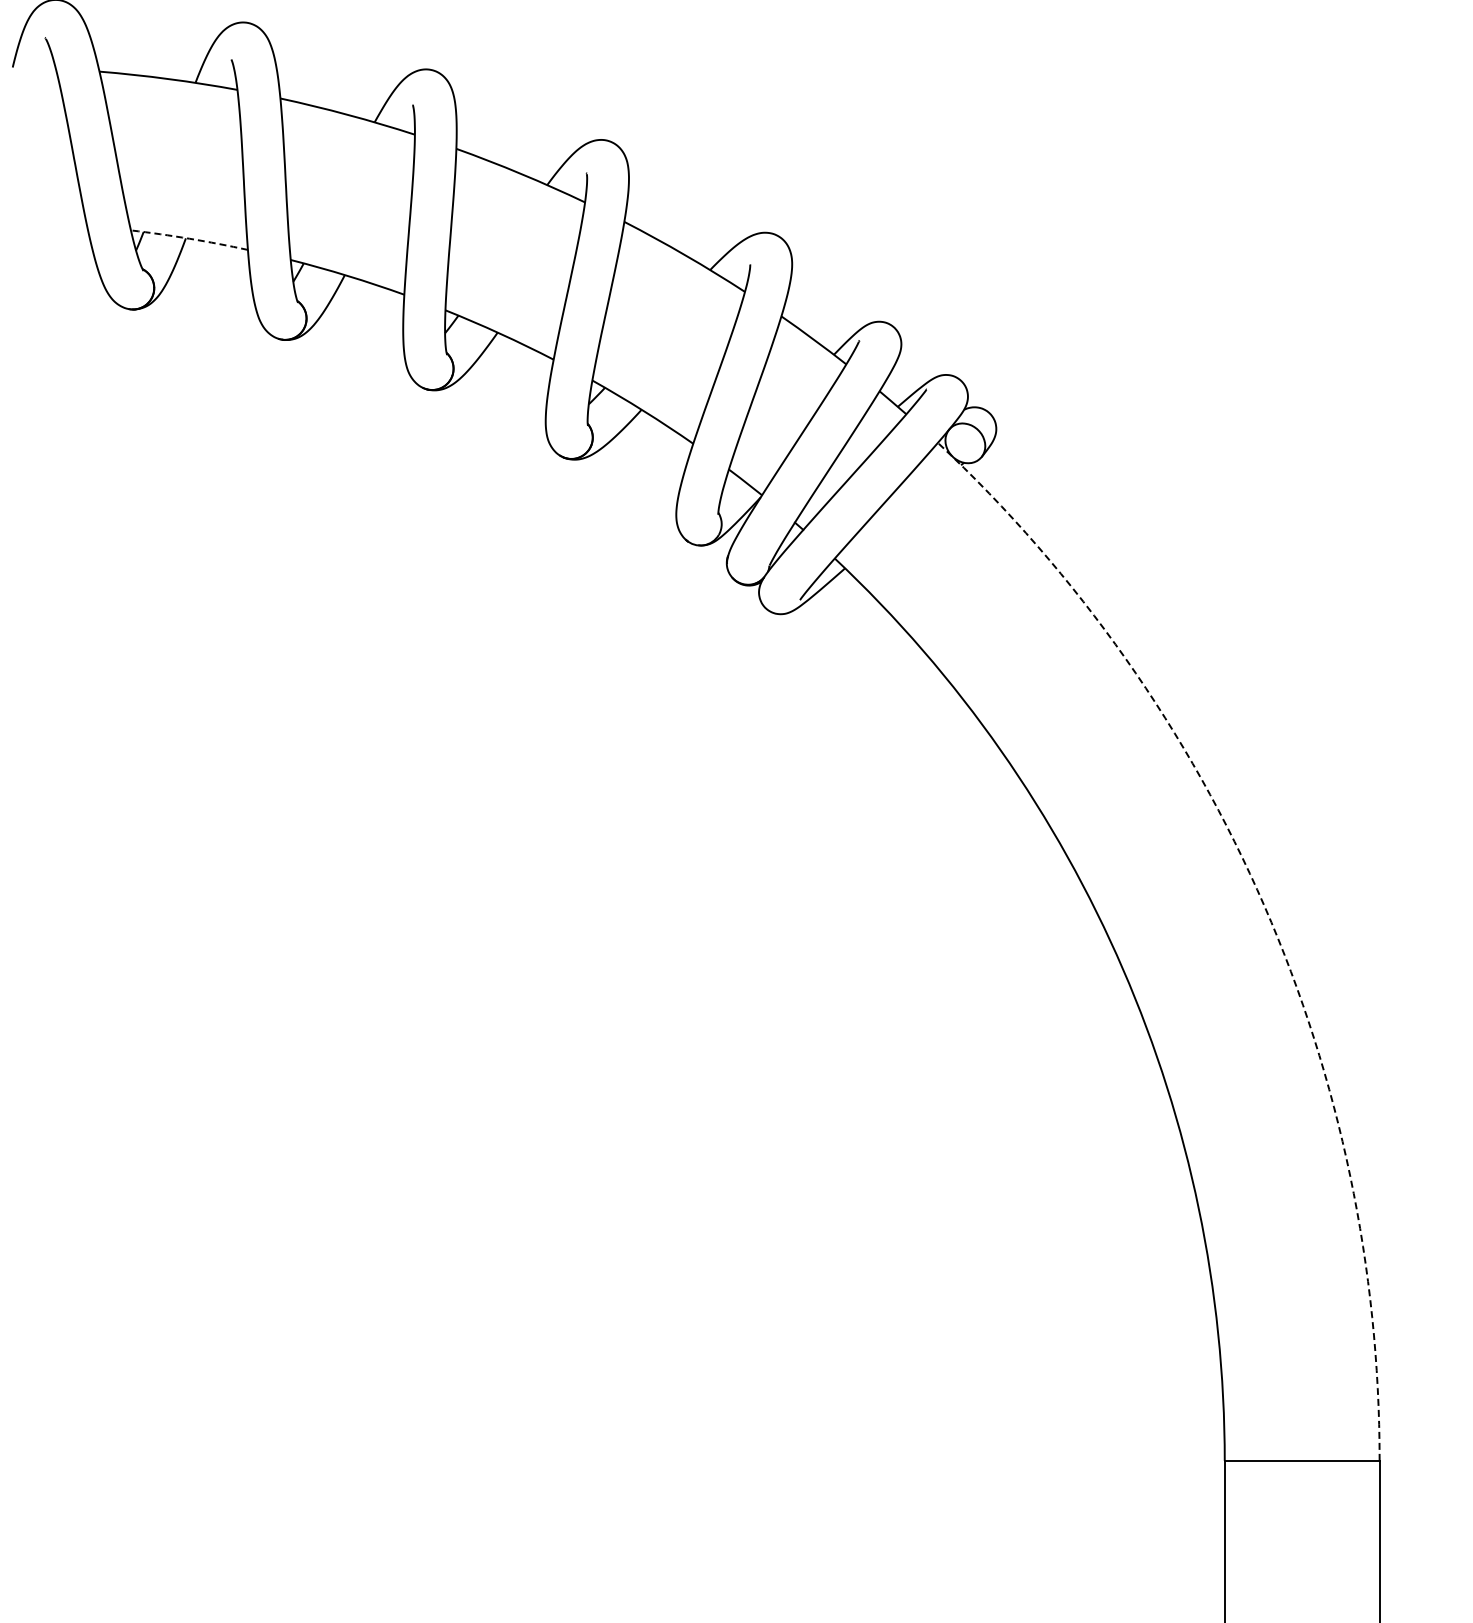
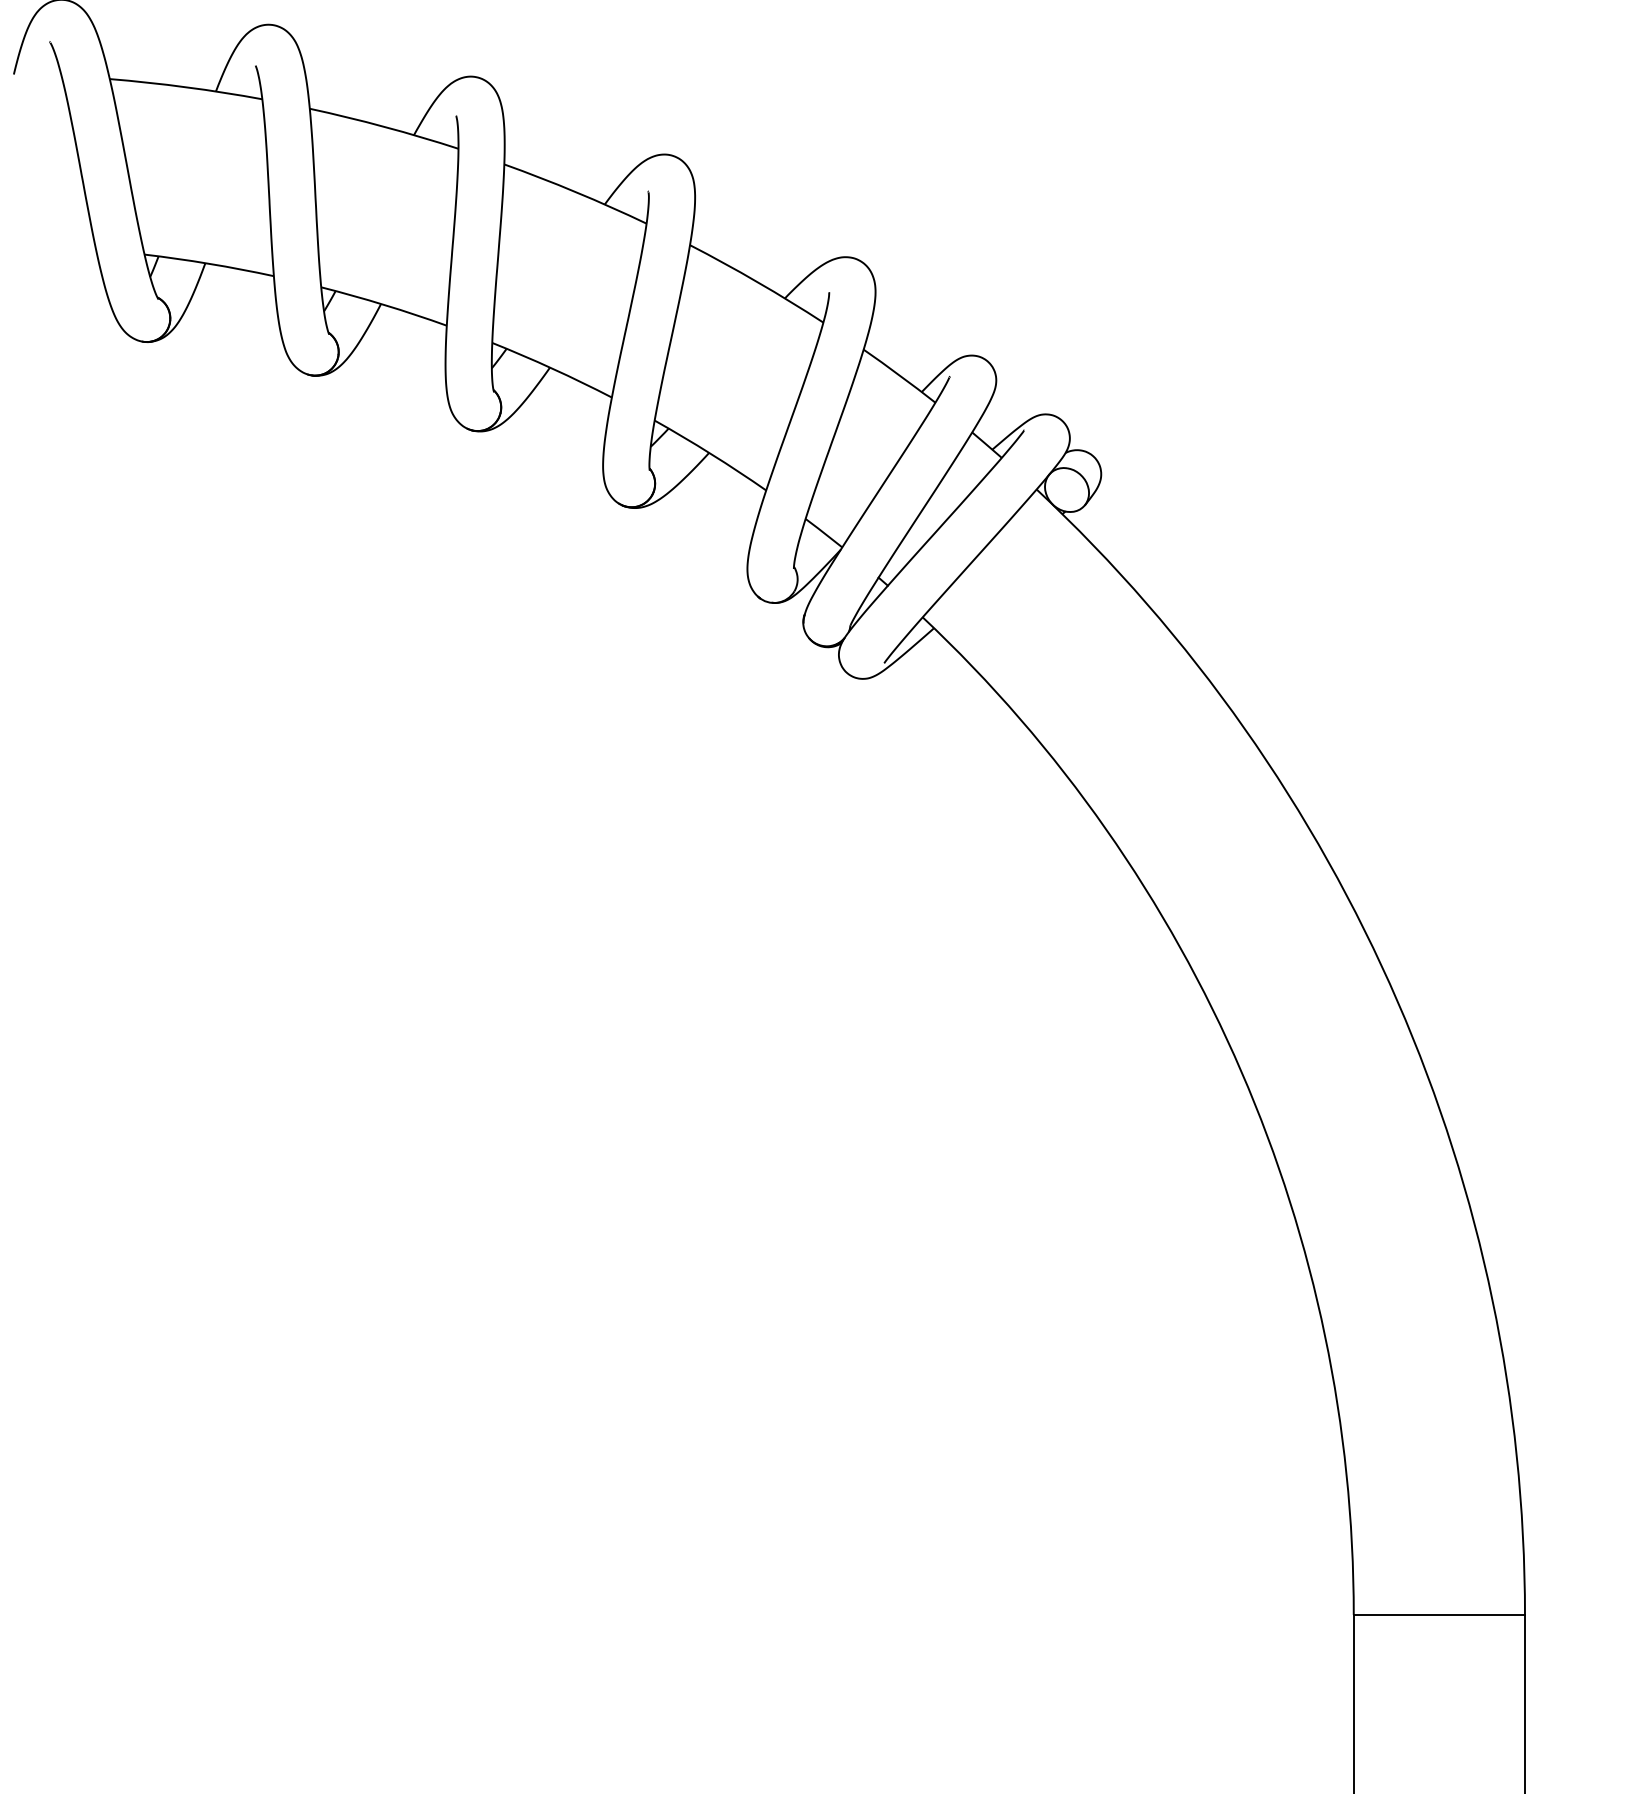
arc: (189, 238) -> (209, 263), dashed -> solid
arc: (1264, 906) -> (1397, 1002), dashed -> solid

